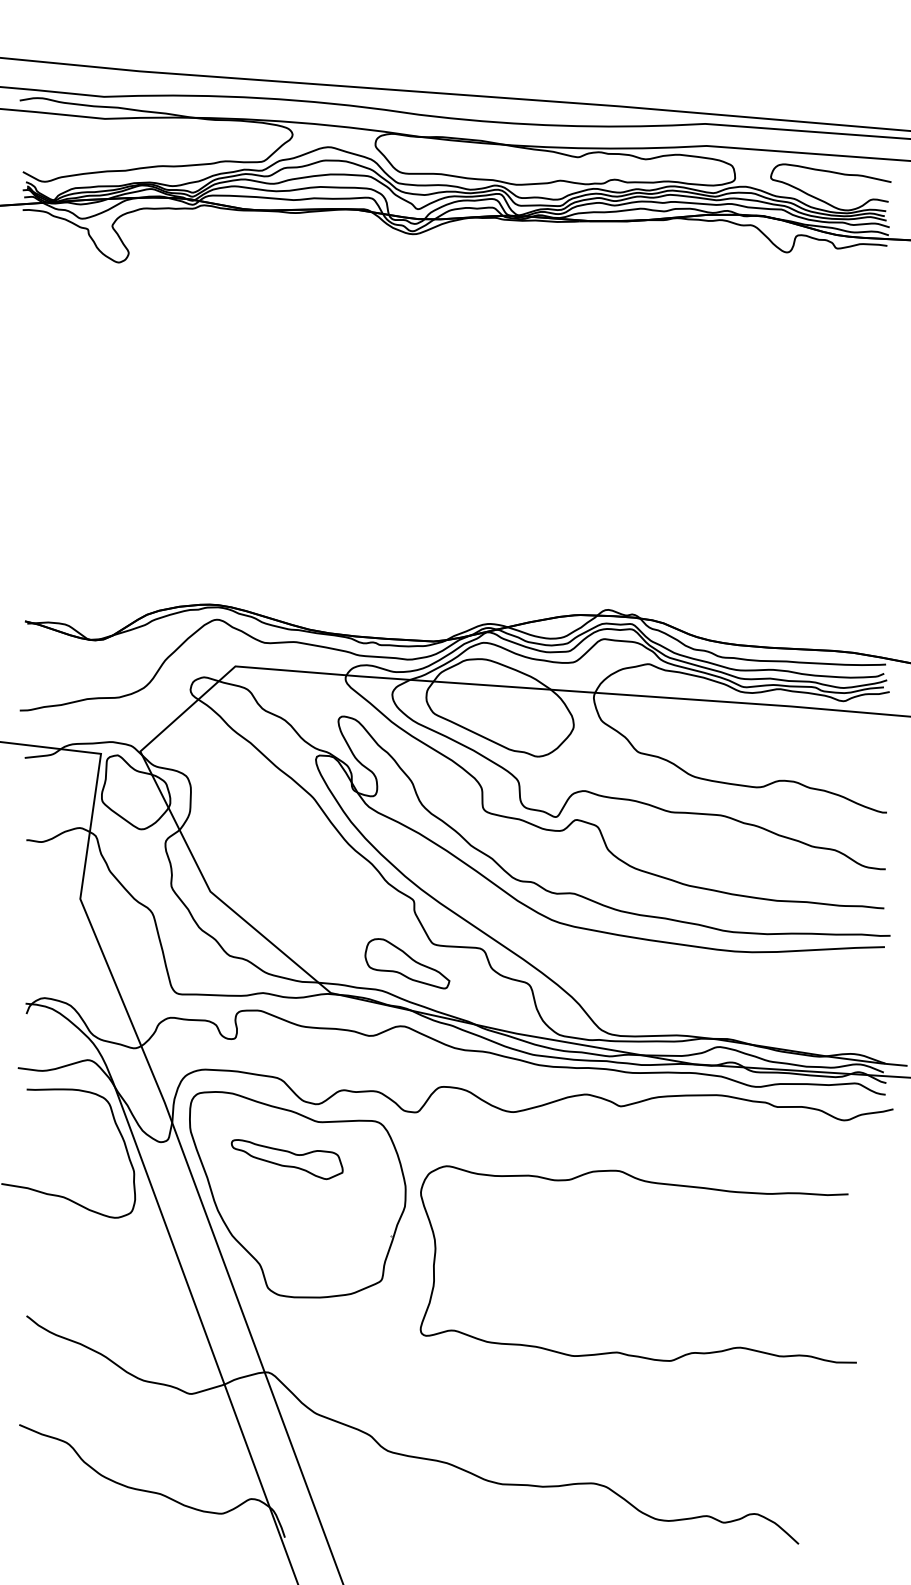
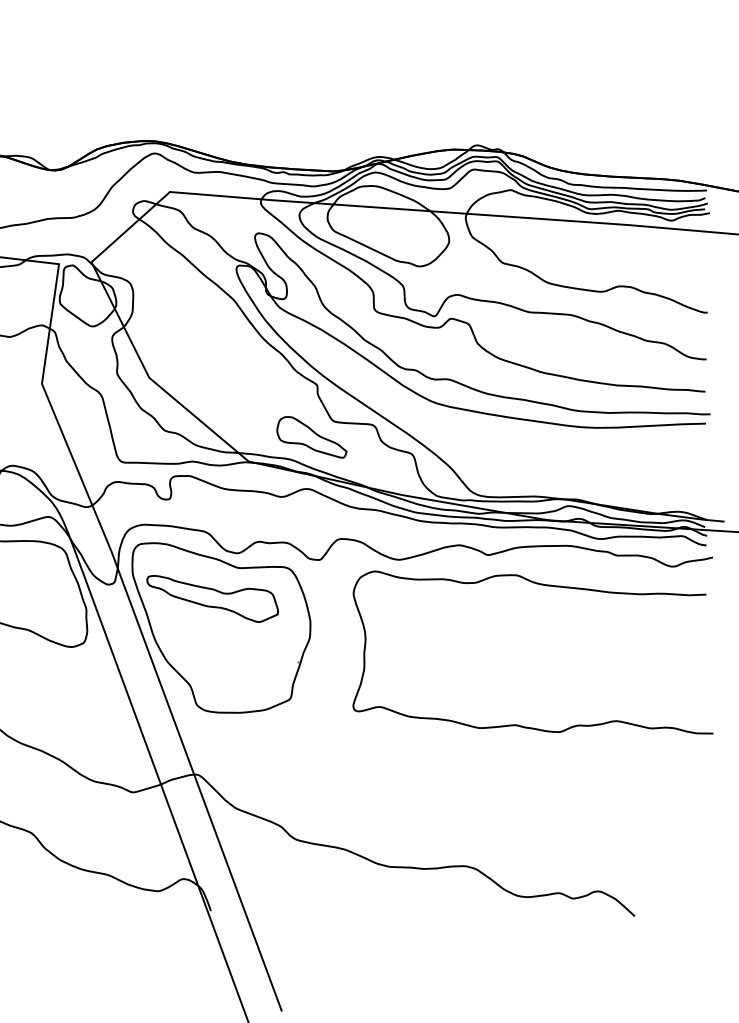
part: (287, 1159) -> (212, 598), size x1.43
curve: (650, 1183) -> (543, 585), moved

